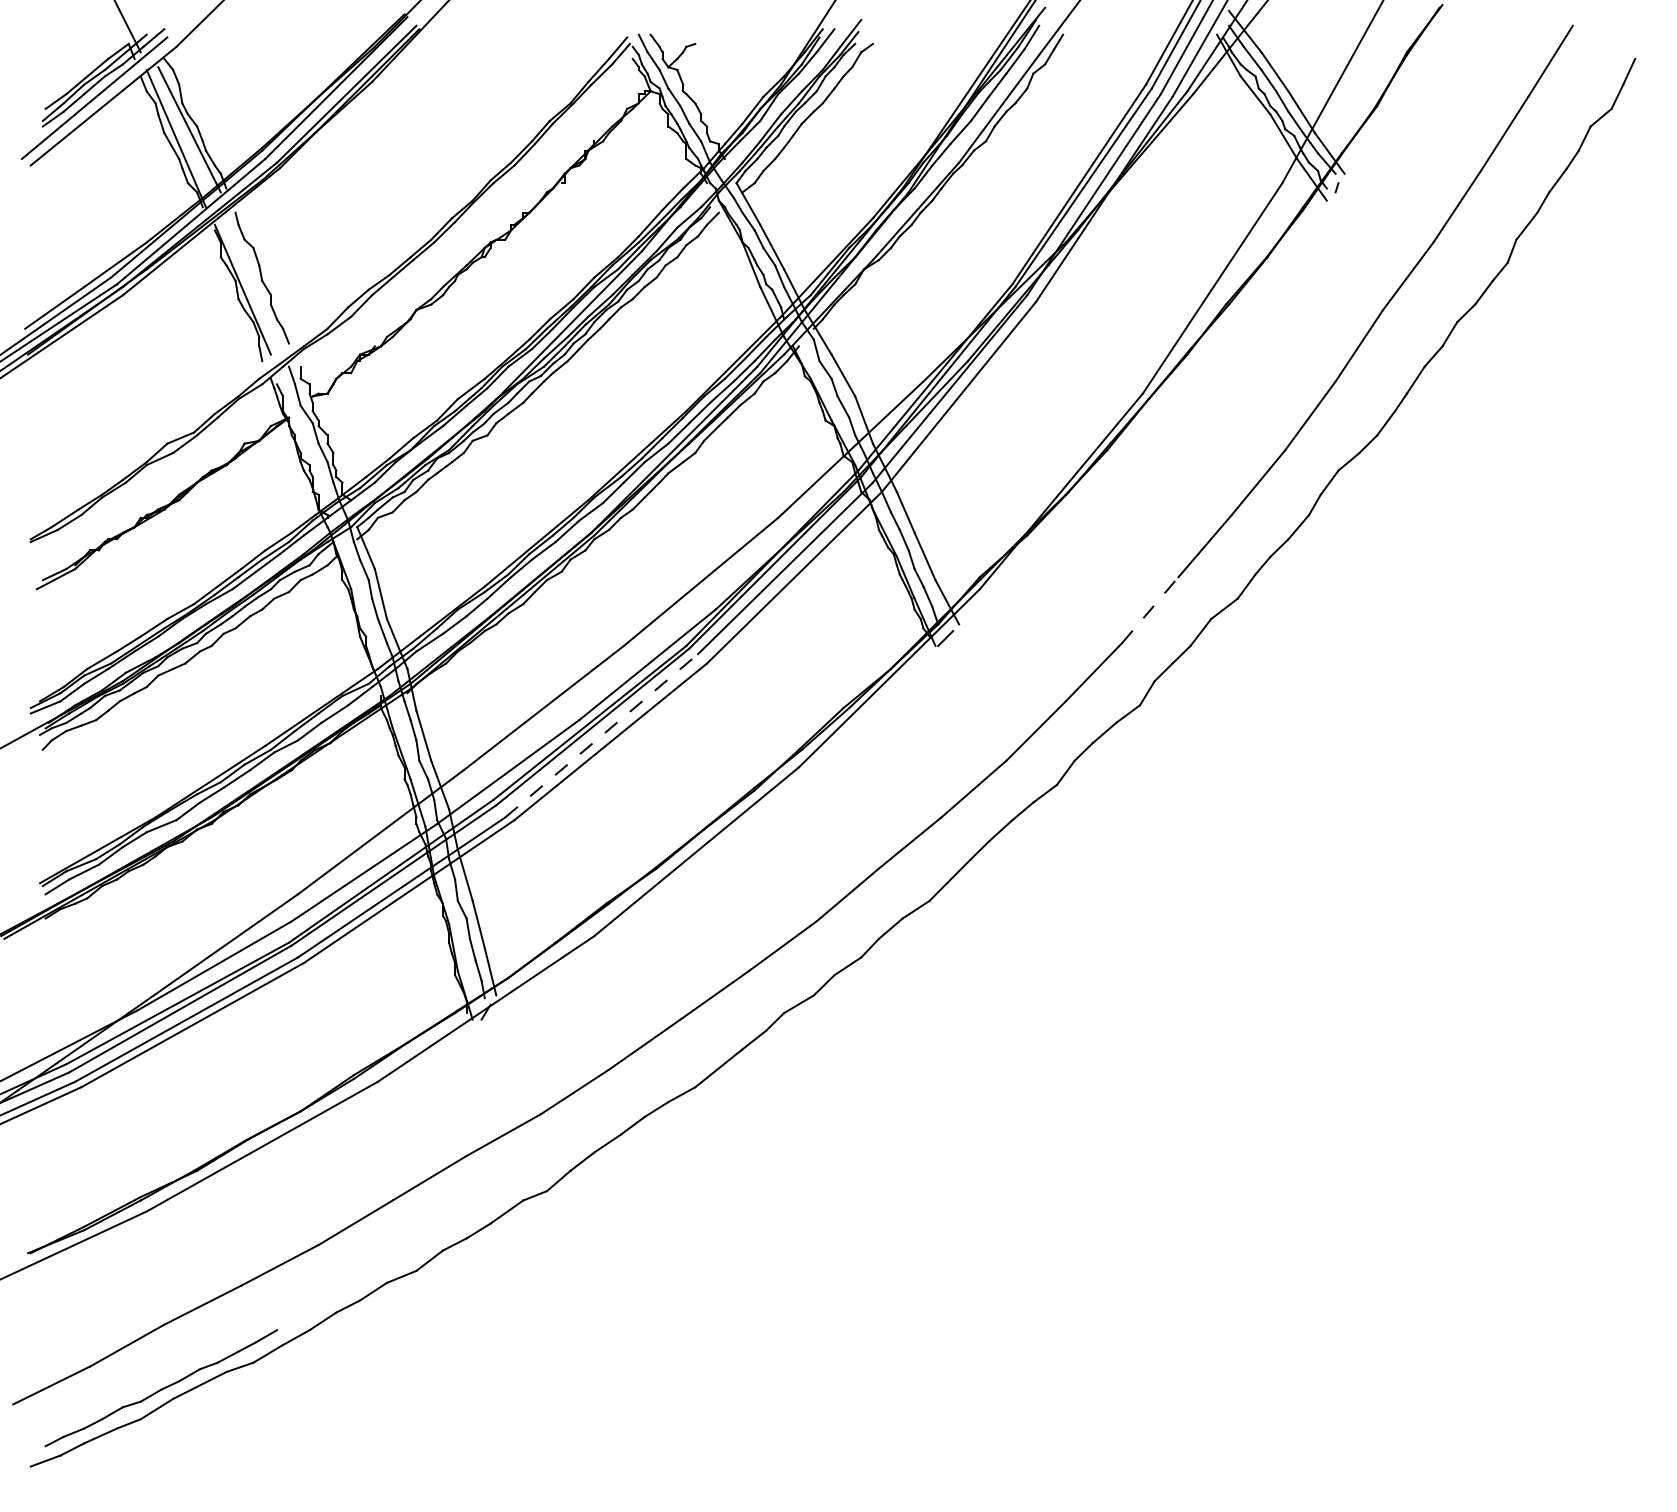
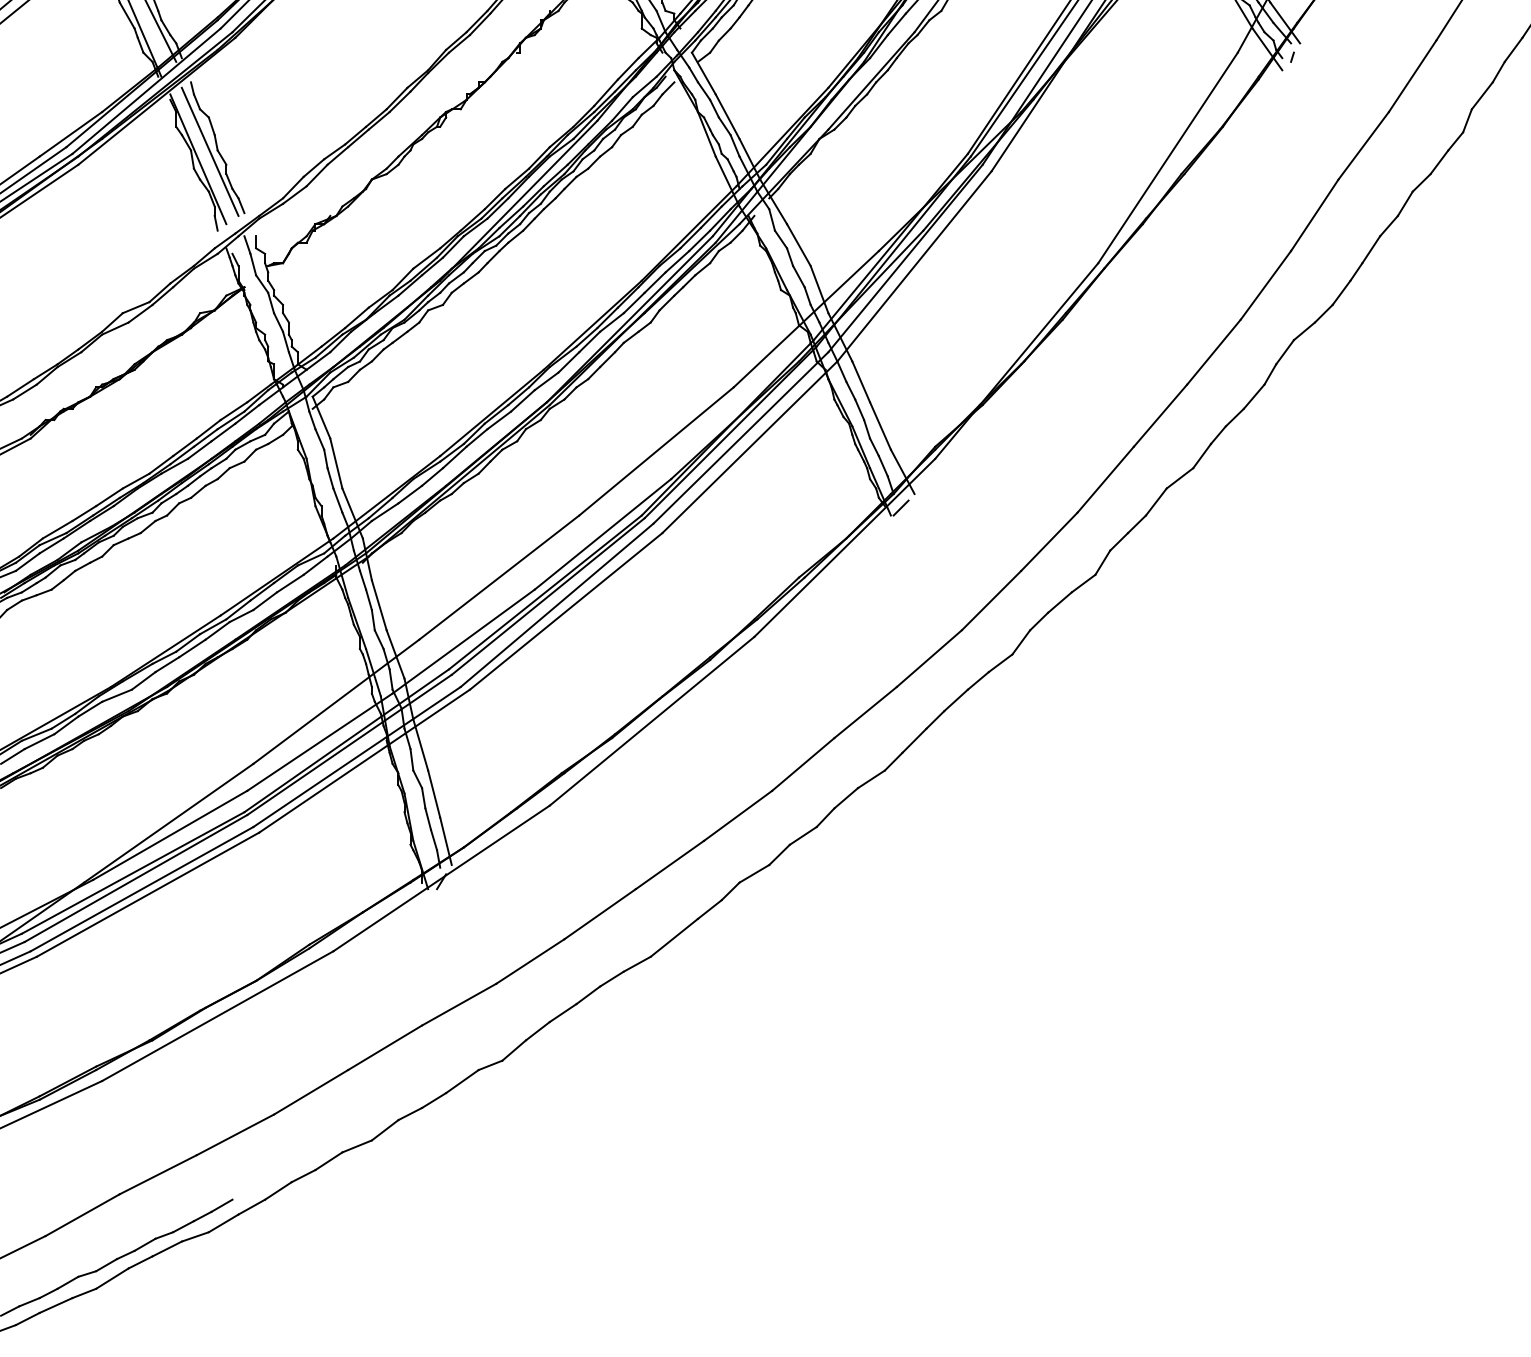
line: (254, 282) -> (209, 152), added
line: (1150, 609) -> (1105, 479), dashed -> solid
line: (602, 735) -> (557, 605), dashed -> solid

